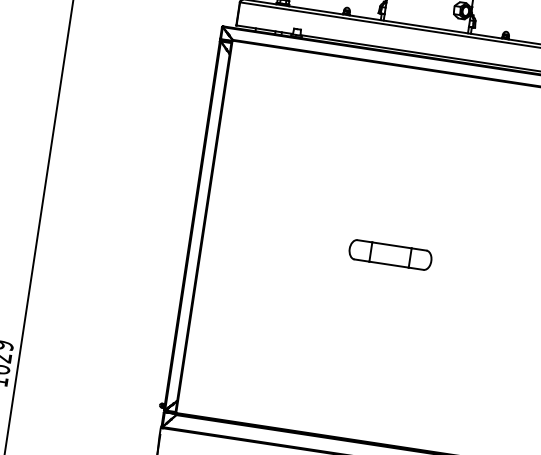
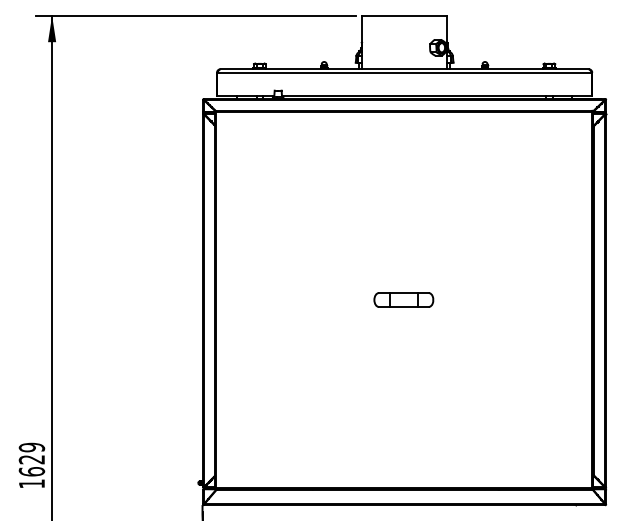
part: (390, 254) -> (403, 299), size x0.71

